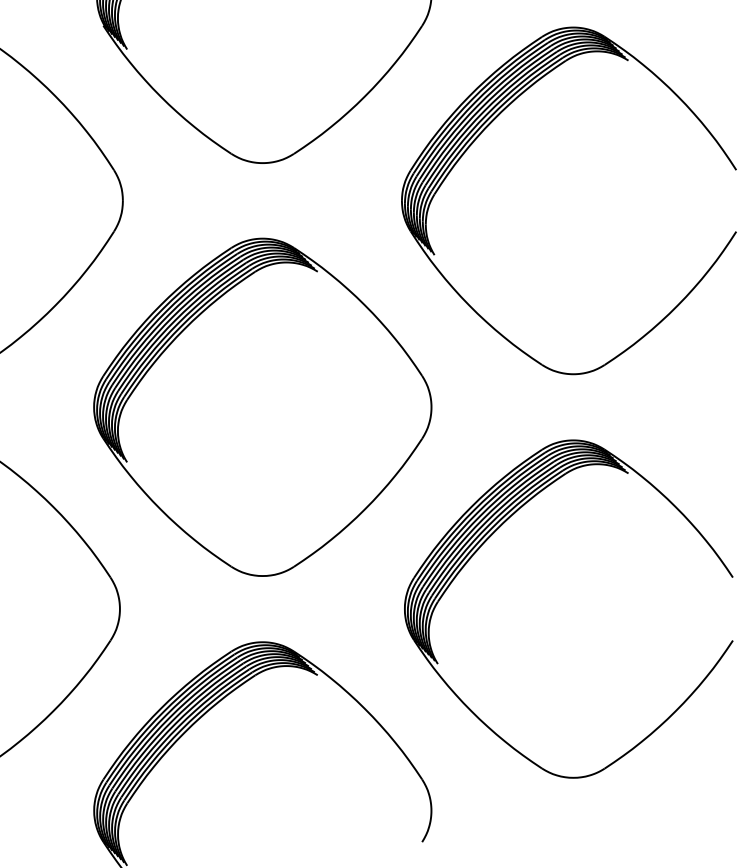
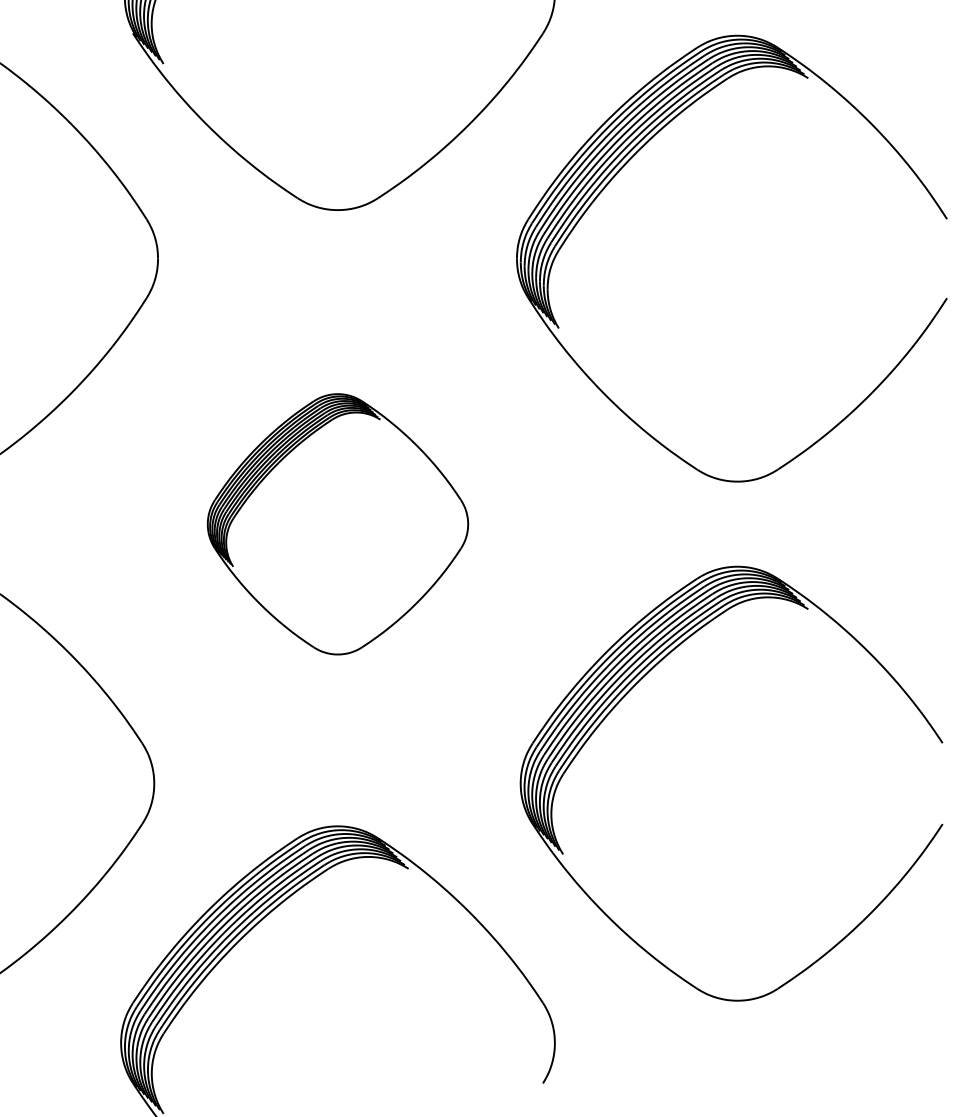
part: (262, 407) -> (337, 524), size x0.6

